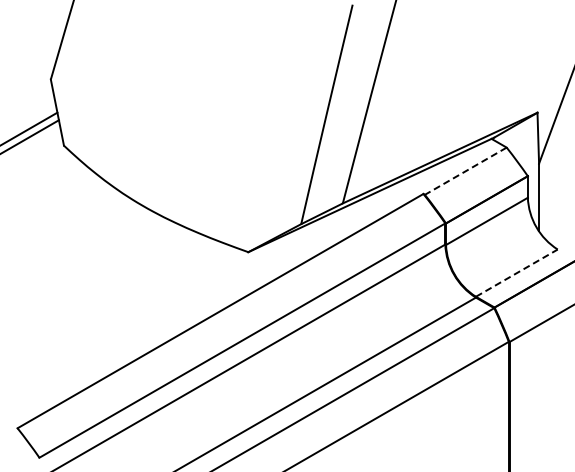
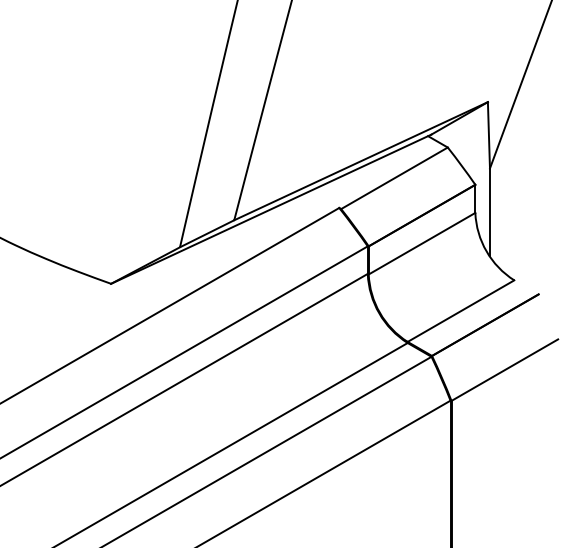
line: (465, 171) -> (394, 178), dashed -> solid
line: (517, 272) -> (461, 310), dashed -> solid

